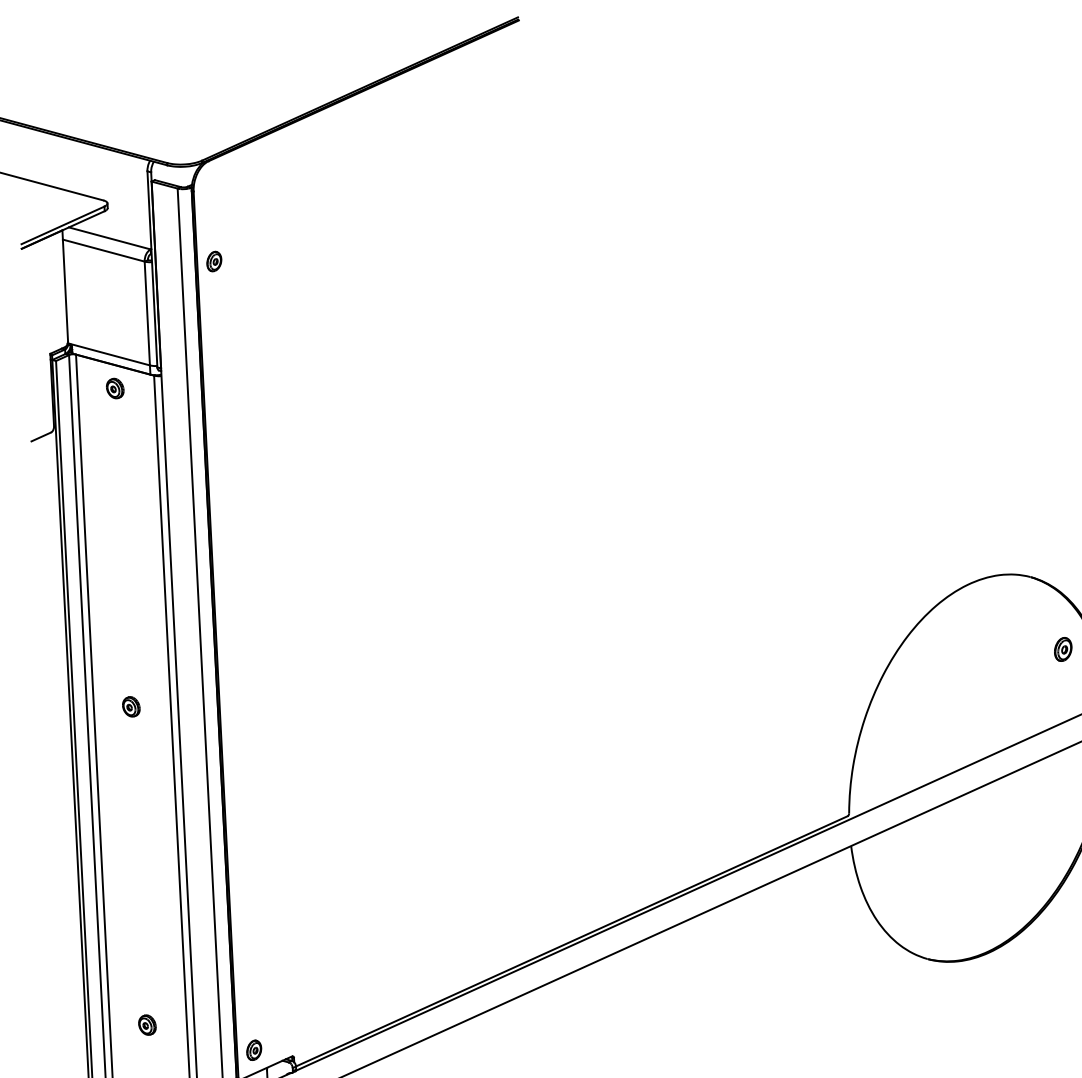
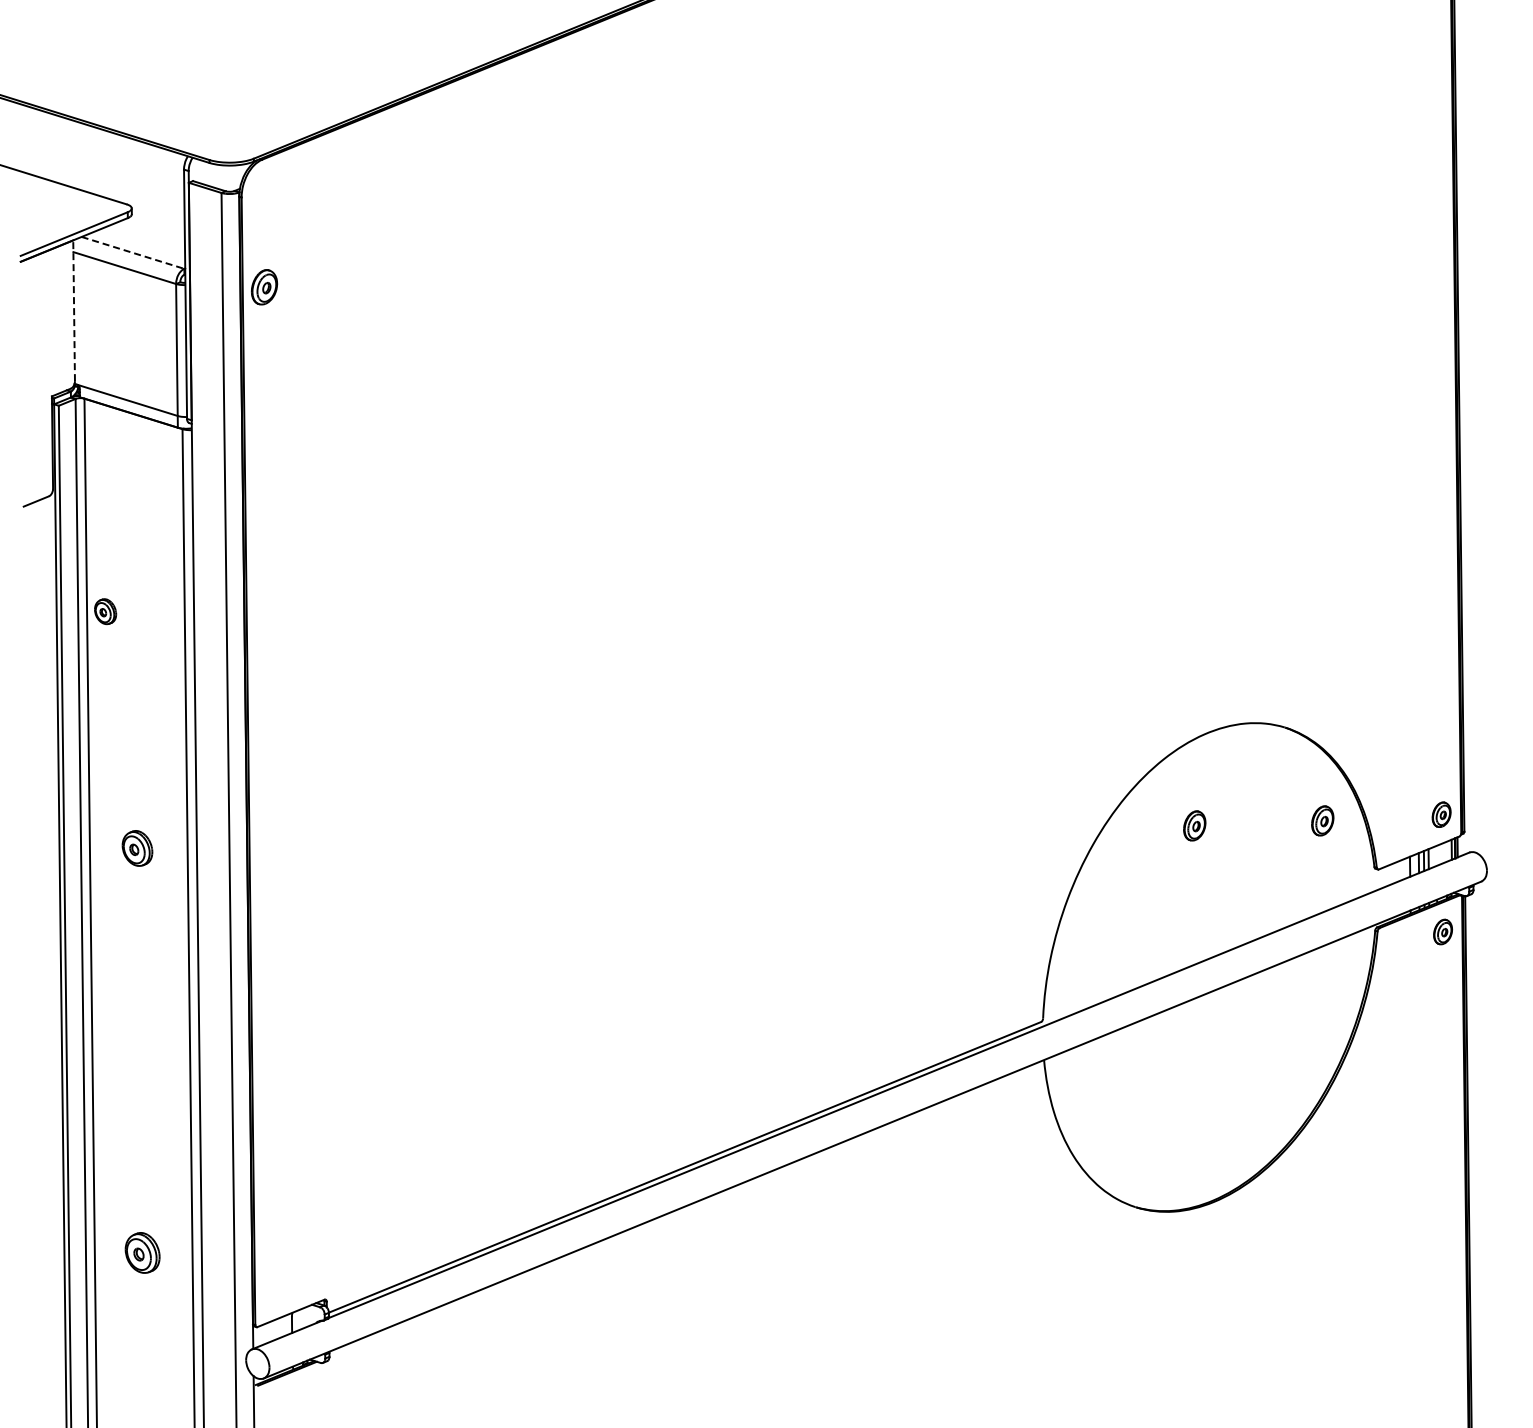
line: (110, 238) -> (133, 252), solid -> dashed
part: (214, 261) -> (264, 287), size x1.4
line: (65, 285) -> (74, 310), solid -> dashed
part: (115, 388) -> (105, 611), moved
part: (962, 656) -> (1194, 825), added
part: (131, 706) -> (137, 847), size x1.4
part: (146, 1024) -> (141, 1252), size x1.6
part: (254, 1050) -> (276, 1290), removed

